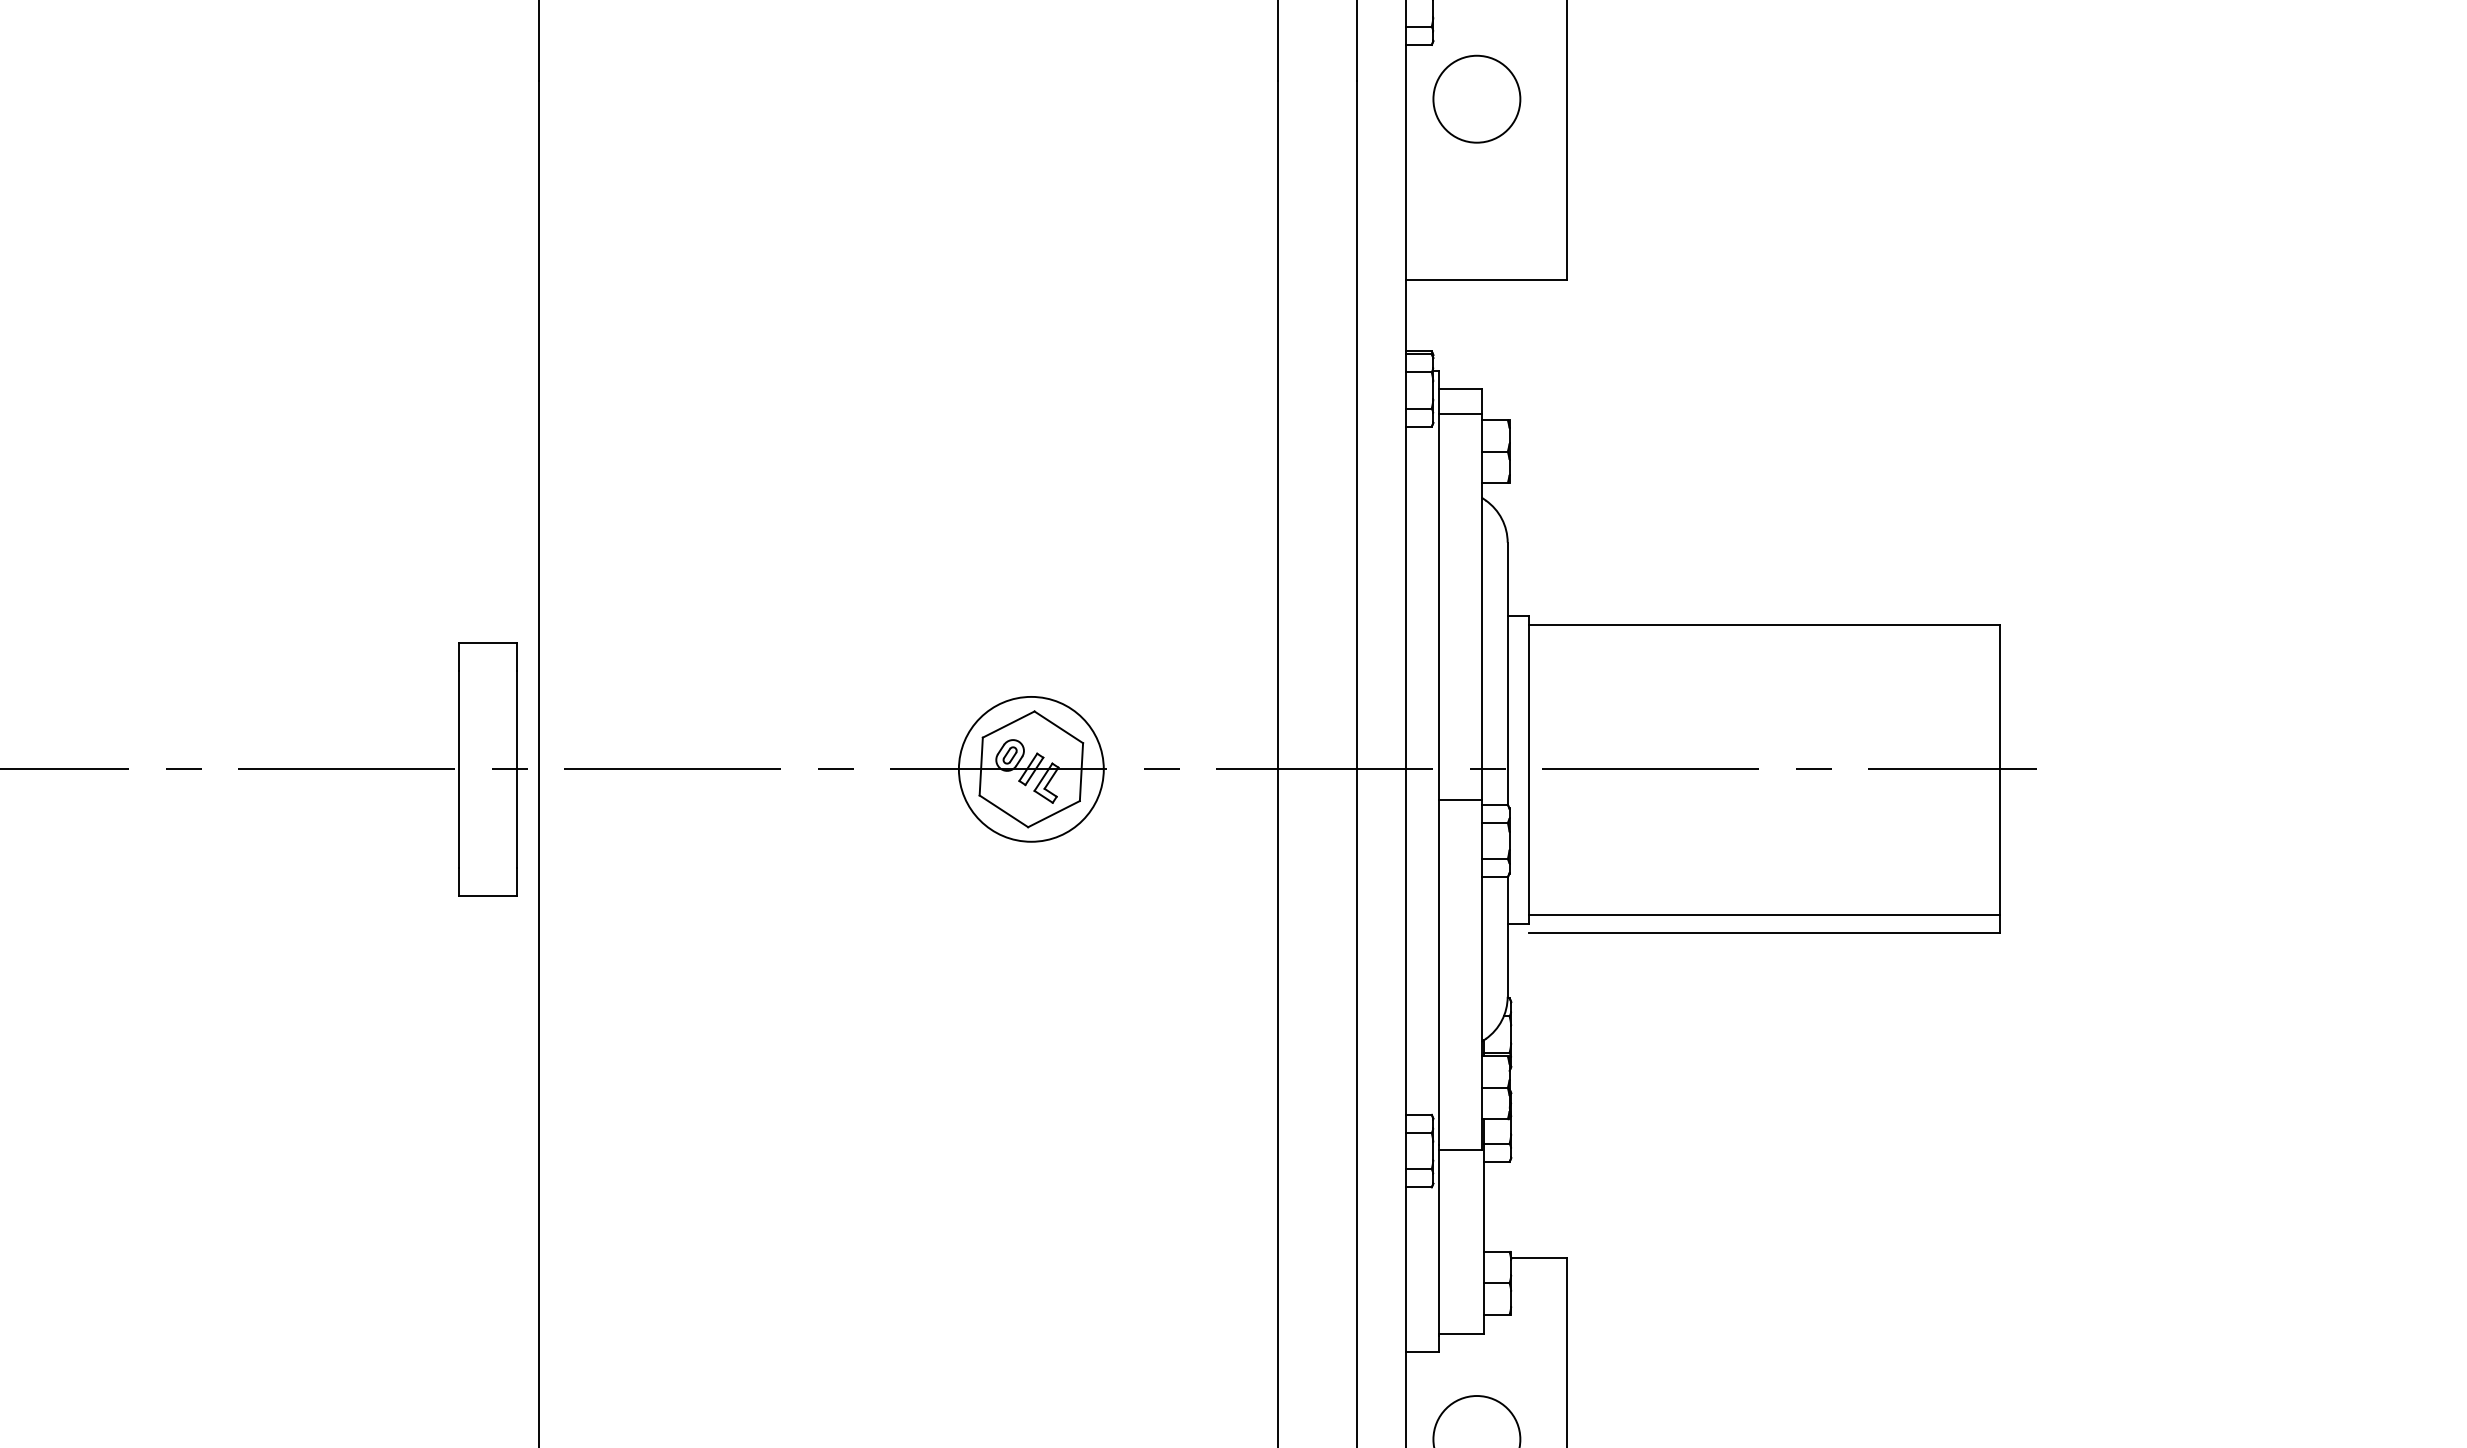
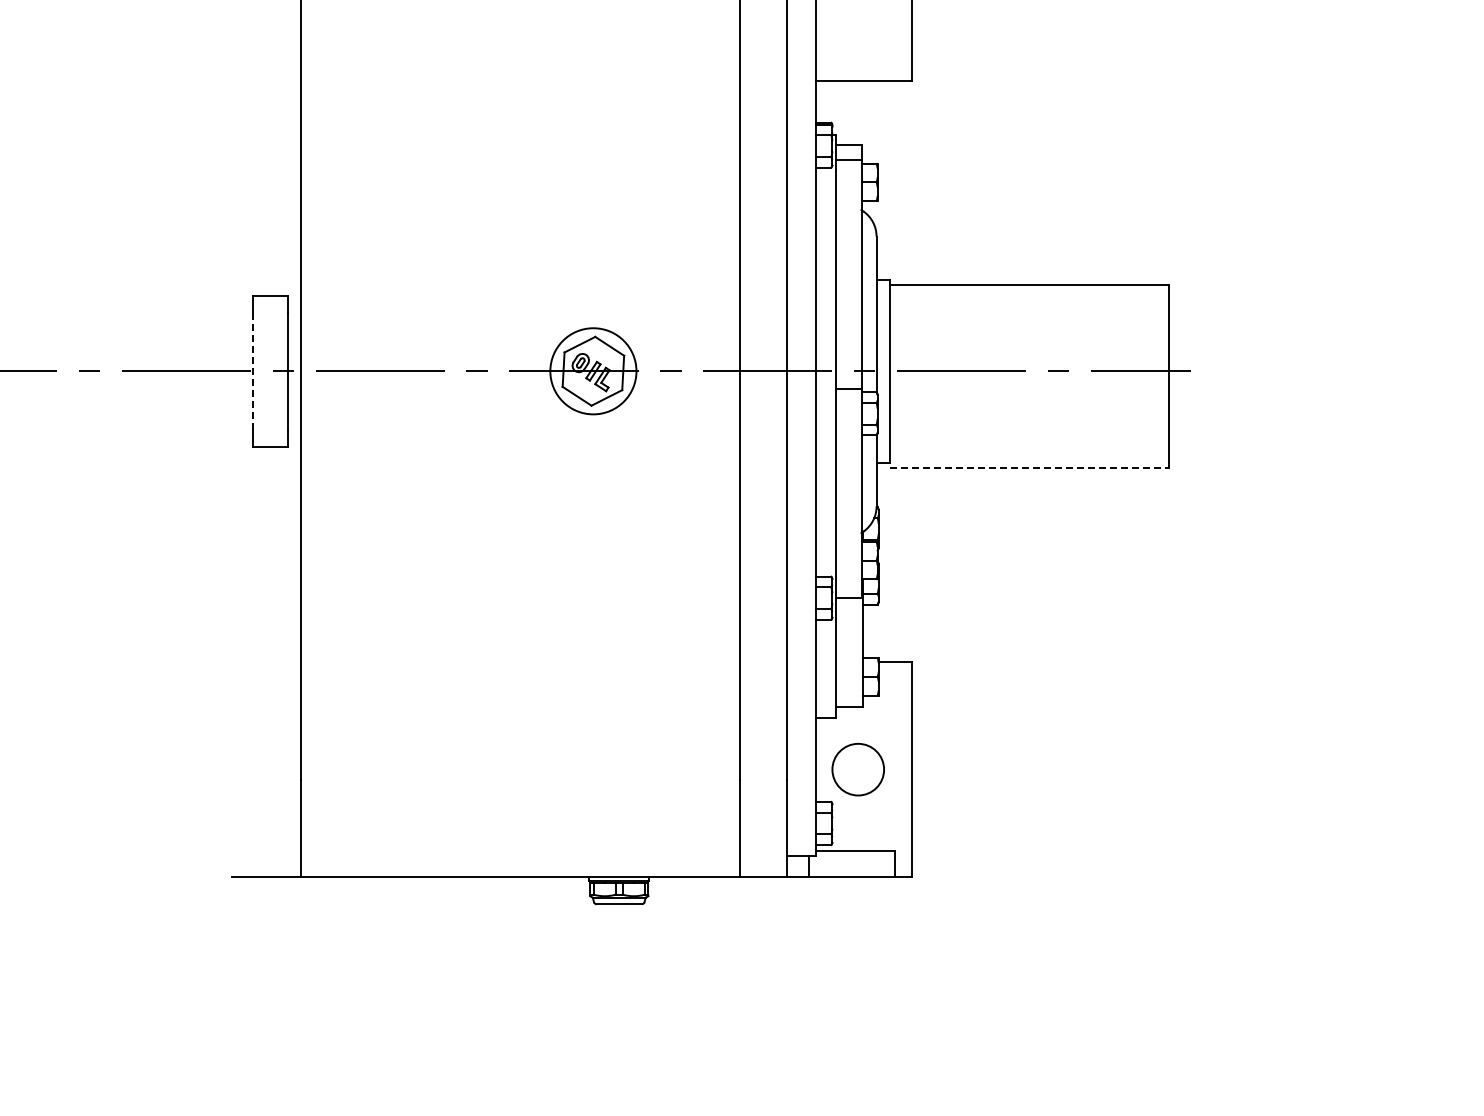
line: (459, 769) -> (253, 371), solid -> dashed
line: (1764, 914) -> (1029, 457), removed
line: (1764, 932) -> (1029, 468), solid -> dashed

